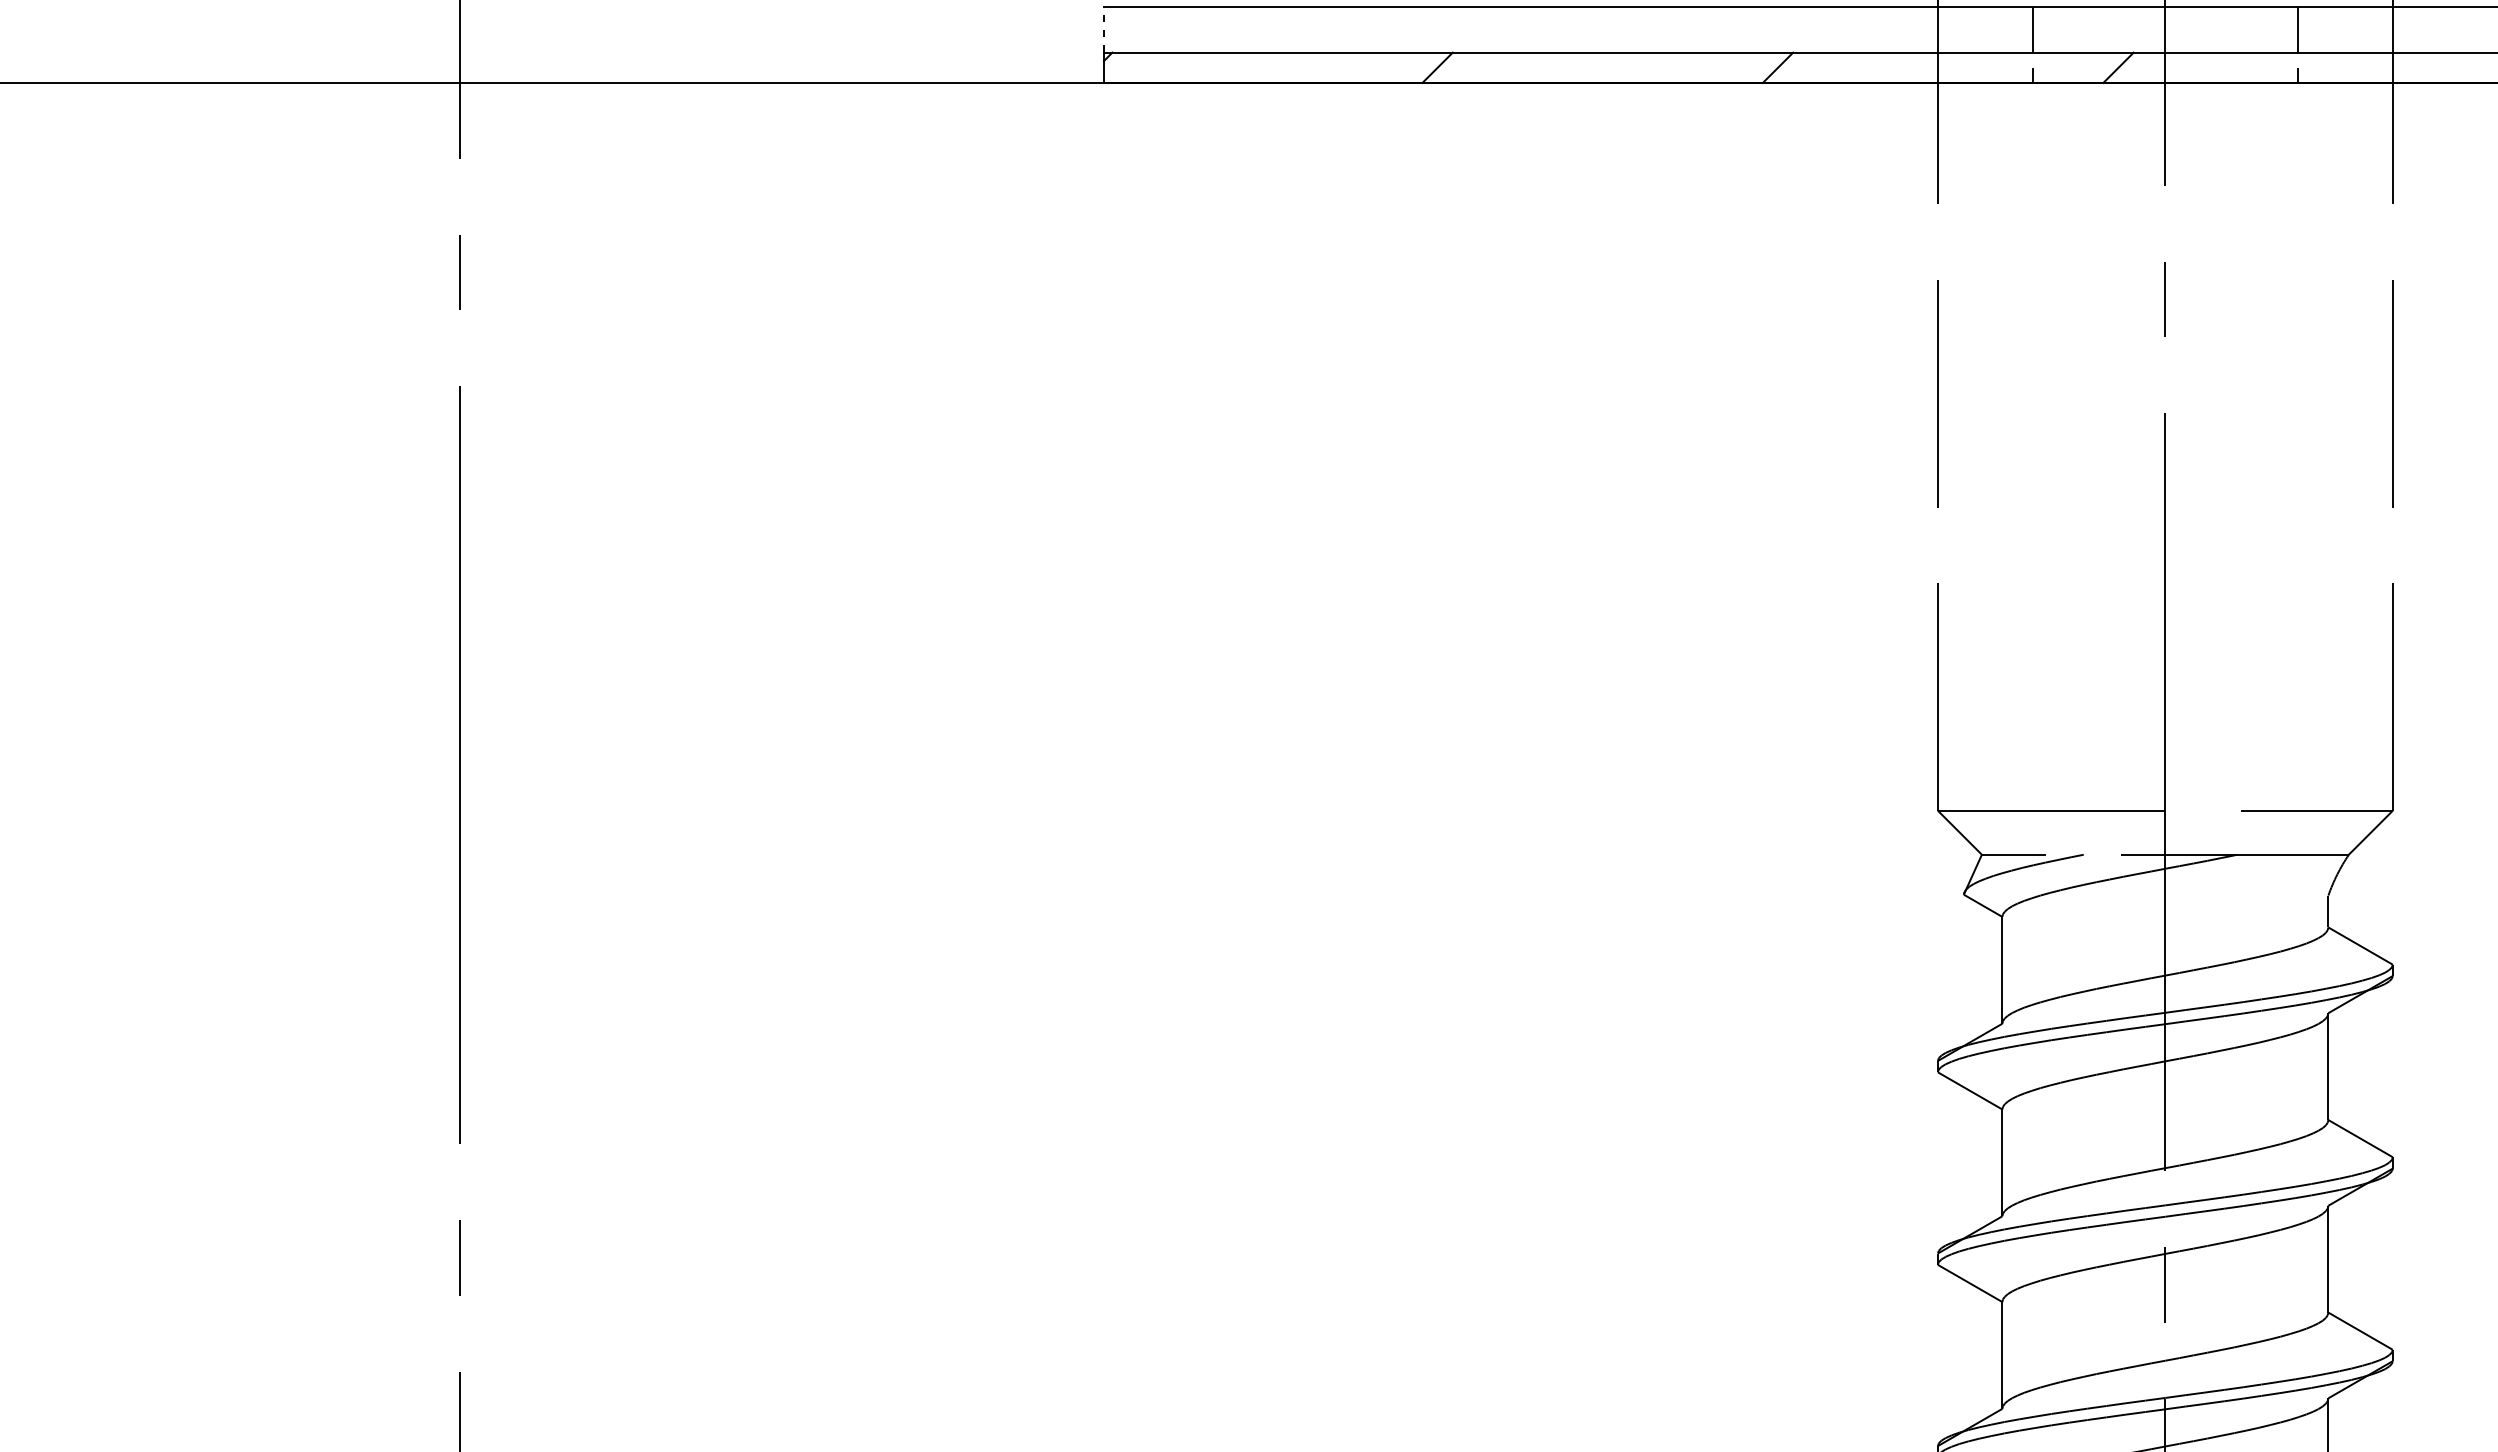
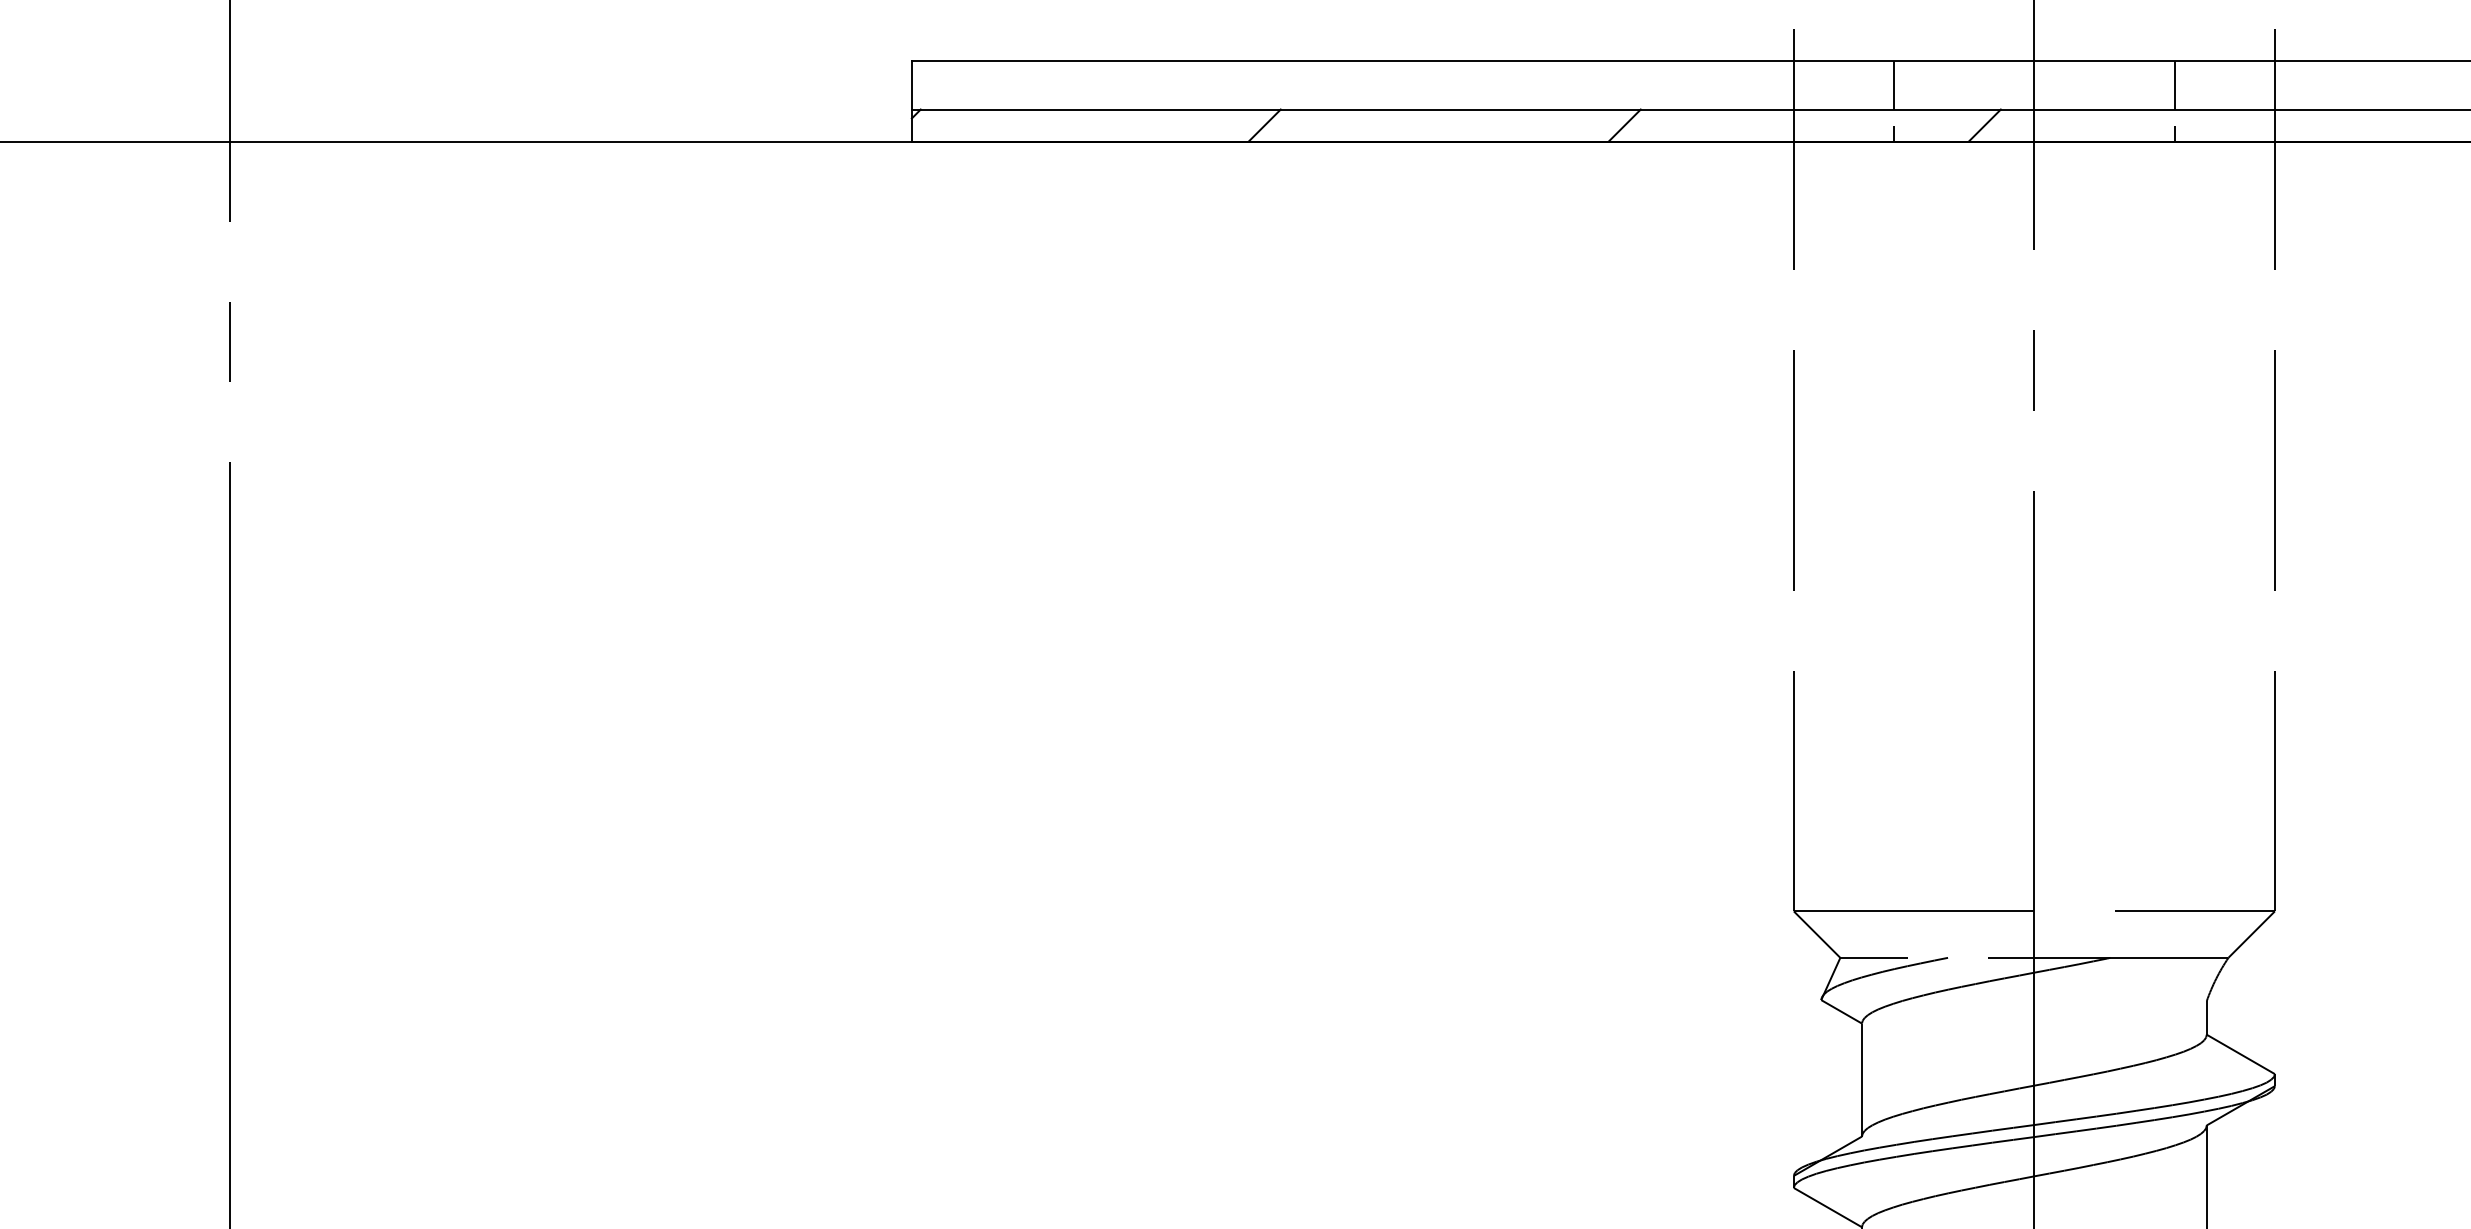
line: (1103, 29) -> (911, 85), dashed -> solid

